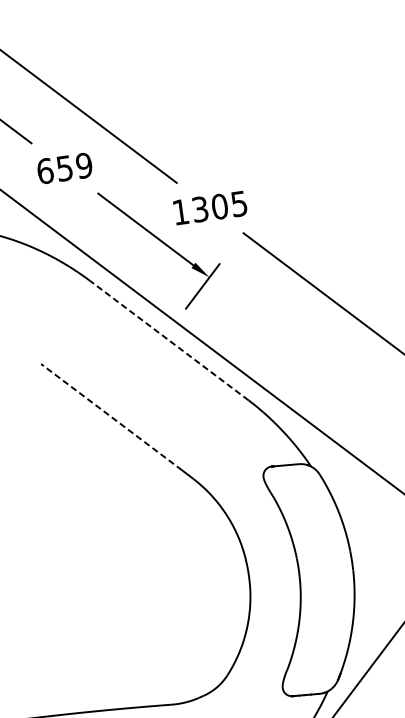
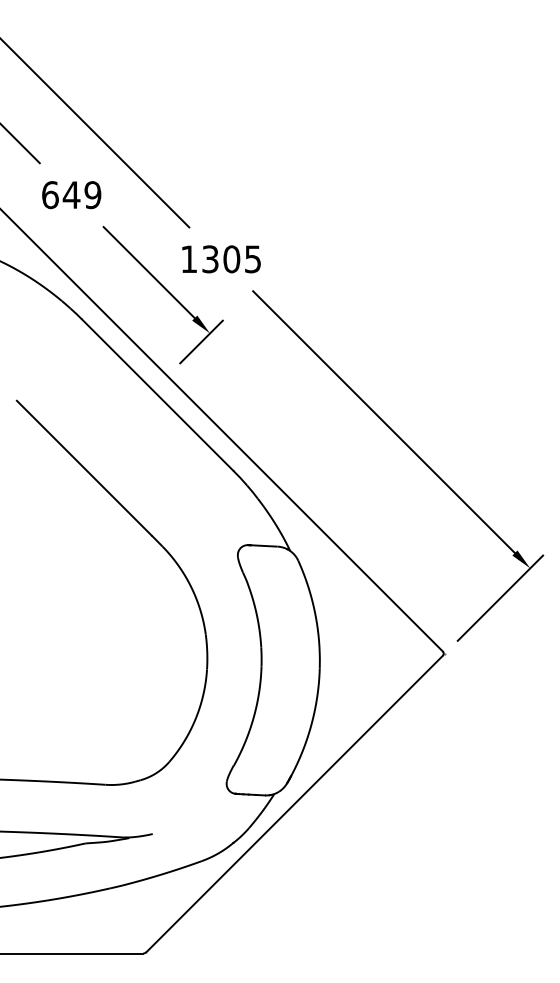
text: (64, 168) -> (71, 195), 659 -> 649
line: (169, 341) -> (157, 395), dashed -> solid
line: (110, 416) -> (83, 467), dashed -> solid

